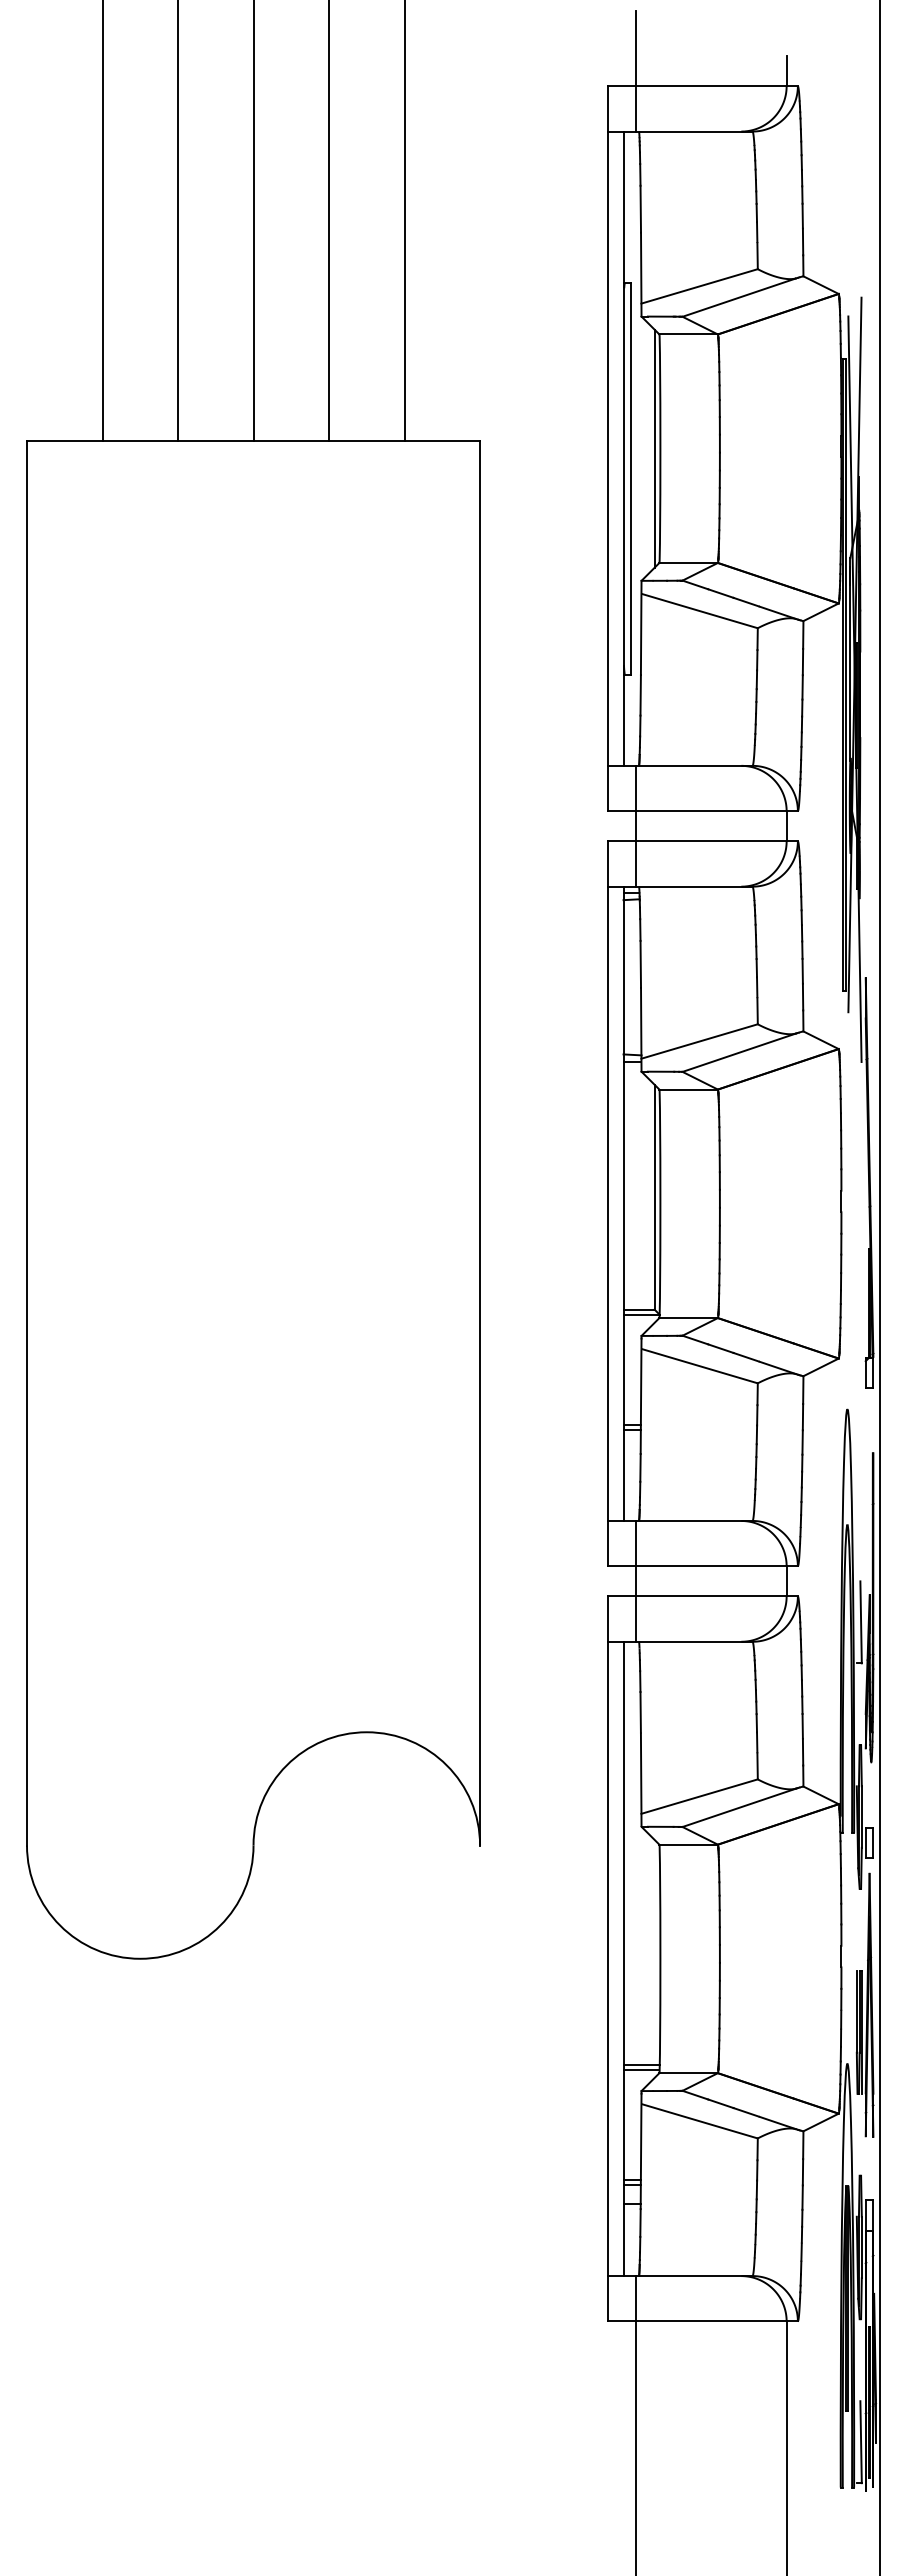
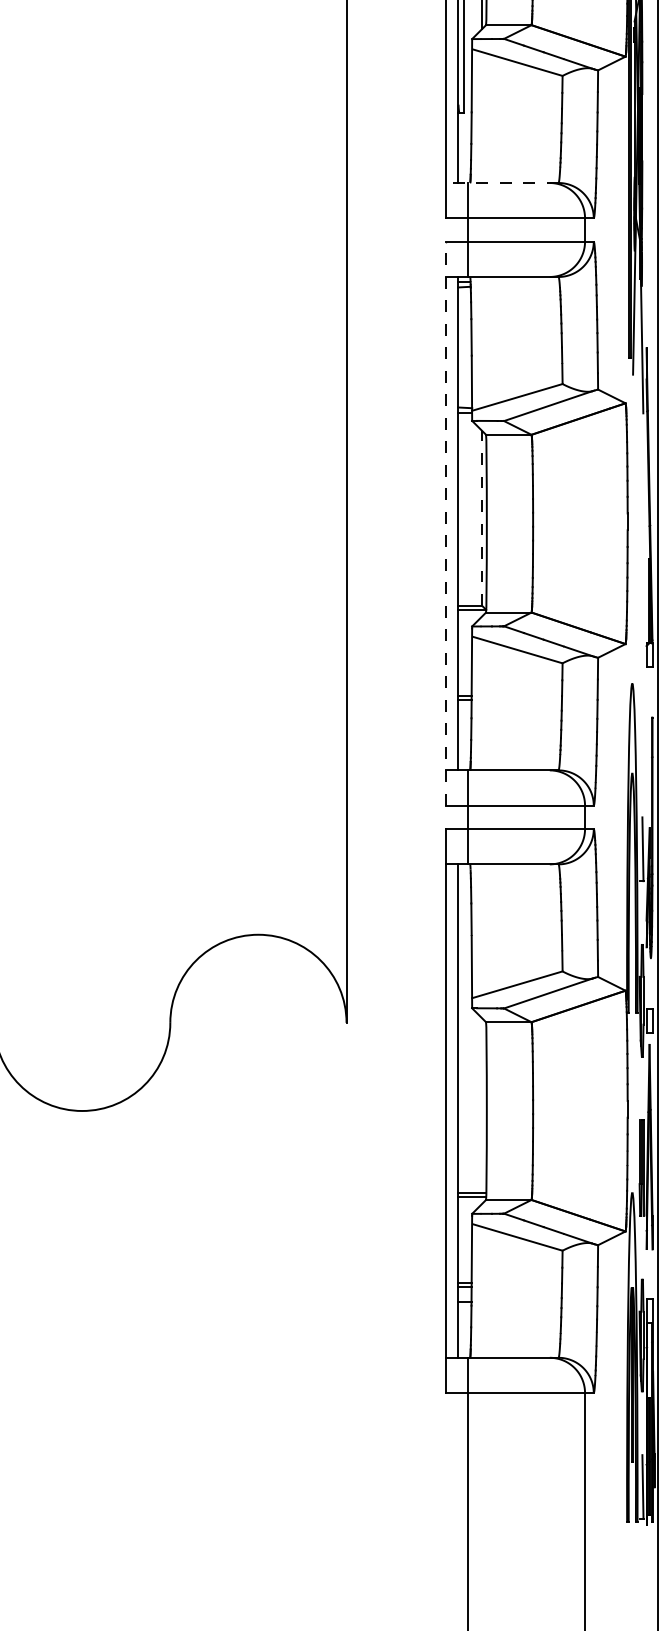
line: (680, 765) -> (502, 182), solid -> dashed
line: (654, 1196) -> (482, 517), solid -> dashed
line: (608, 1203) -> (446, 523), solid -> dashed

